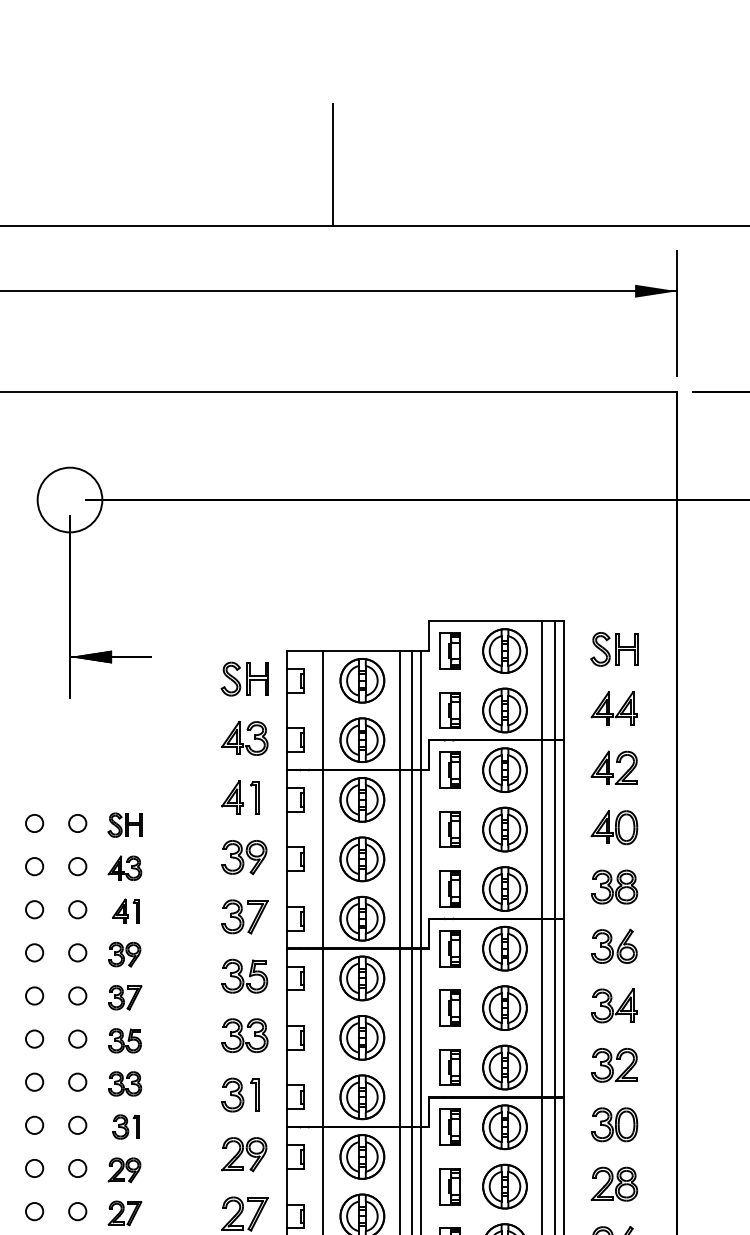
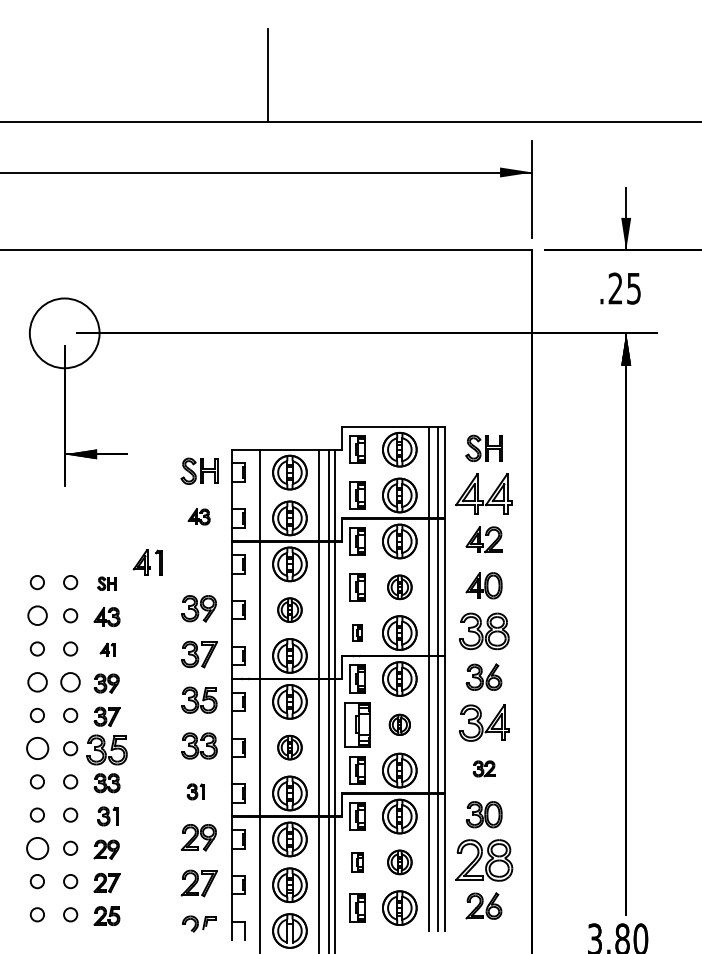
circle: (69, 500) -> (64, 333), size x1.4
part: (613, 707) -> (483, 493), size x1.6
part: (243, 737) -> (198, 516), size x0.6
part: (239, 797) -> (147, 562), moved
part: (124, 824) -> (106, 583), size x0.7
part: (504, 829) -> (399, 587), size x0.7
part: (361, 858) -> (289, 609), size x0.7
circle: (33, 866) -> (36, 615), size x1.4
part: (613, 887) -> (483, 631), size x1.4
part: (450, 888) -> (357, 632), size x0.6
part: (125, 910) -> (107, 649), size x0.7
circle: (33, 951) -> (36, 681), size x1.4
circle: (77, 951) -> (70, 681), size x1.4
part: (613, 1005) -> (483, 722), size x1.4
part: (450, 1007) -> (357, 724), size x1.6
part: (504, 1007) -> (399, 724), size x0.6
part: (361, 1037) -> (289, 747), size x0.7
circle: (33, 1038) -> (36, 748), size x1.6
part: (124, 1040) -> (106, 749), size x1.6
part: (613, 1064) -> (483, 768), size x0.6
part: (239, 1094) -> (195, 791), size x0.6
circle: (33, 1167) -> (36, 847), size x1.6
part: (613, 1184) -> (483, 860), size x1.6
part: (450, 1186) -> (357, 862), size x0.7
part: (504, 1186) -> (399, 862), size x0.7

